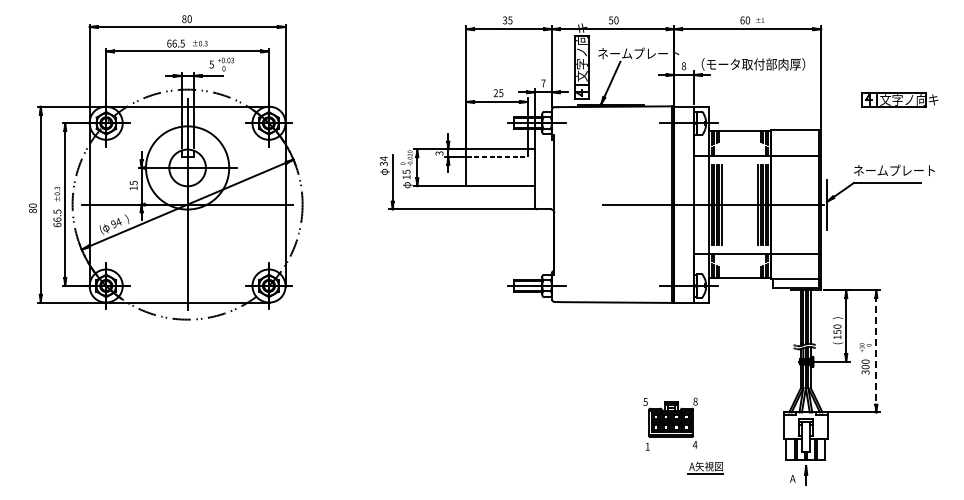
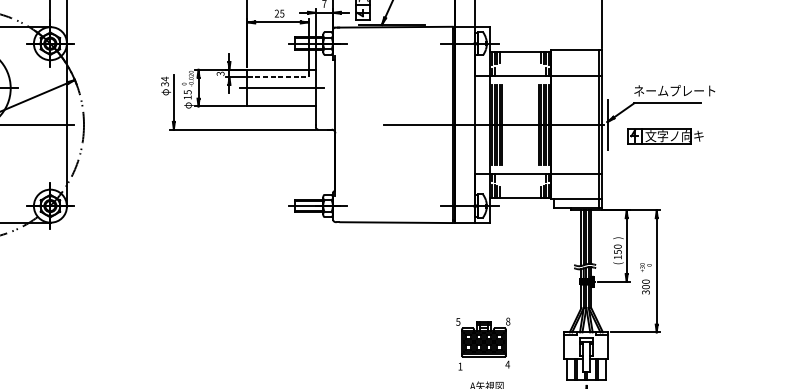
part: (899, 99) -> (664, 135), moved
line: (500, 167) -> (281, 87), added
line: (876, 350) -> (656, 270), dashed -> solid
part: (670, 423) -> (483, 343), moved

